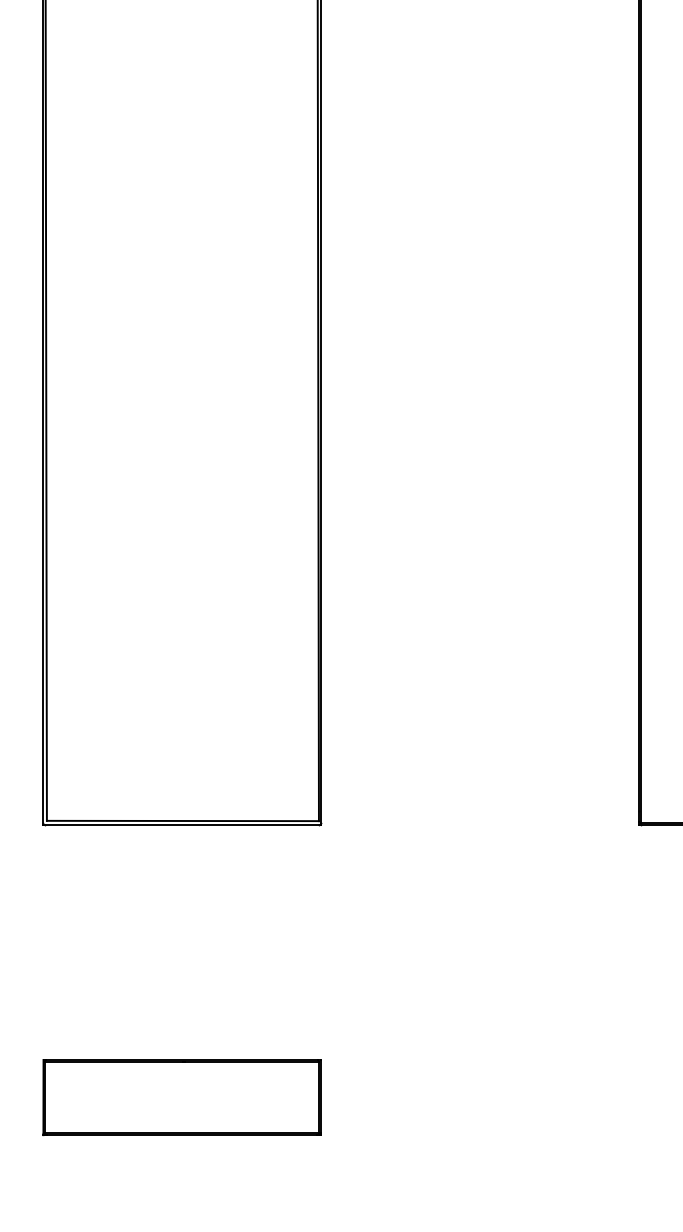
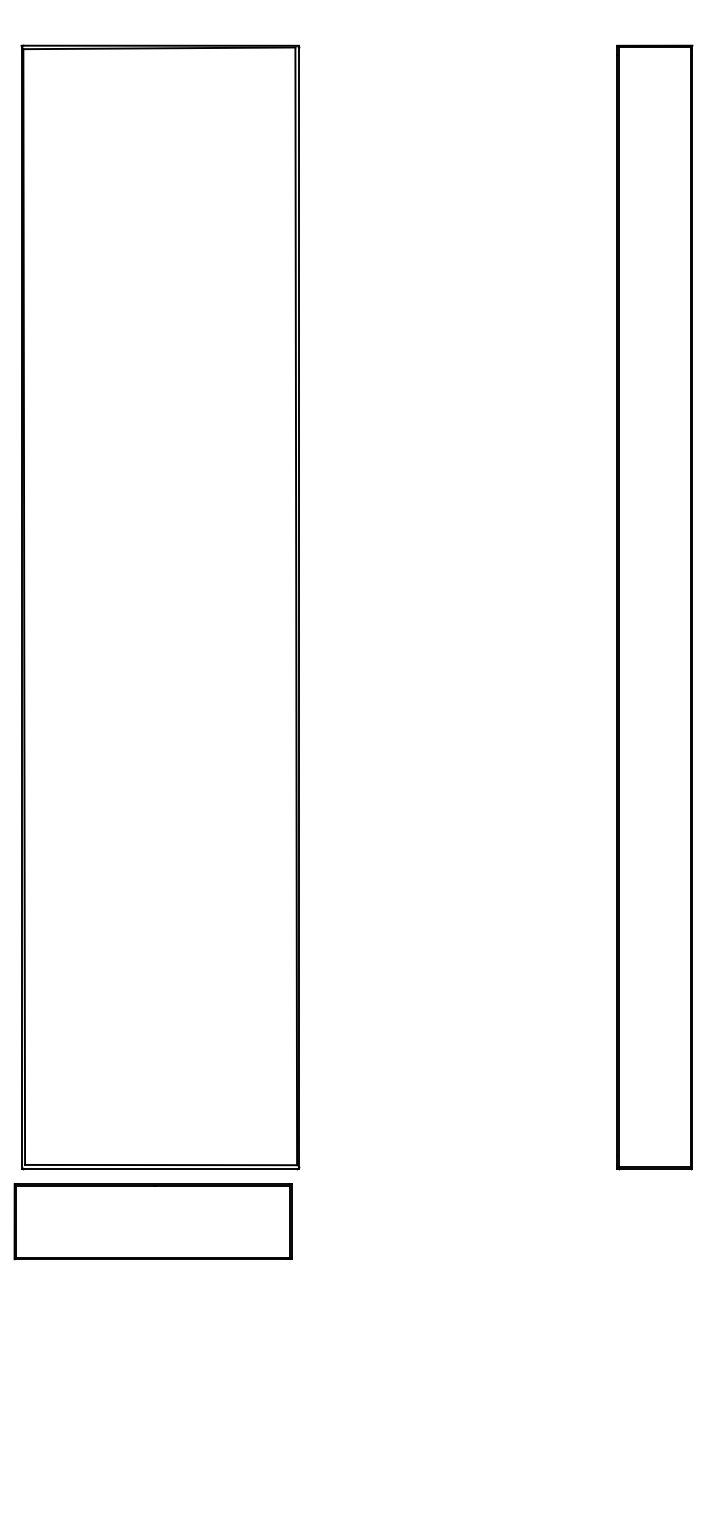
part: (181, 1097) -> (152, 1221), moved

